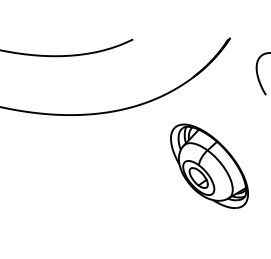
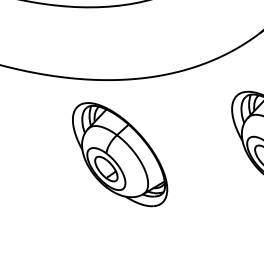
part: (80, 175) -> (120, 154), added

